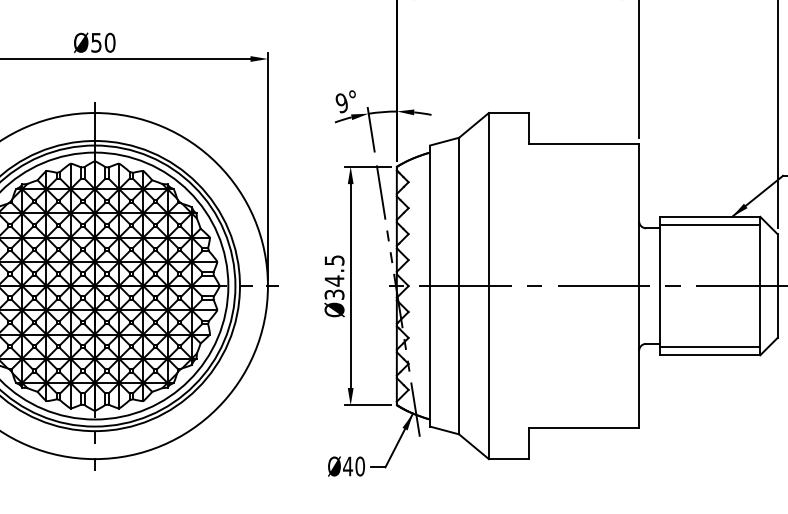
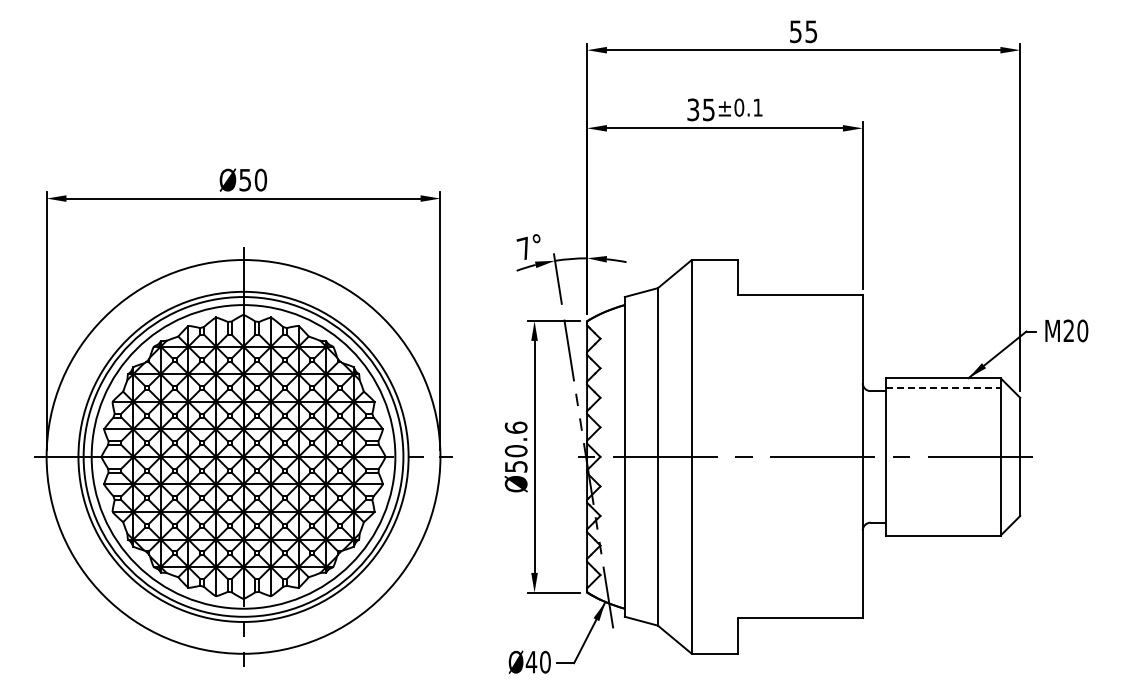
text: (340, 102) -> (523, 248), 9° -> 7°
line: (710, 225) -> (943, 388), solid -> dashed
text: (333, 276) -> (515, 446), Ø34.5 -> Ø50.6
line: (710, 346) -> (943, 525), removed

